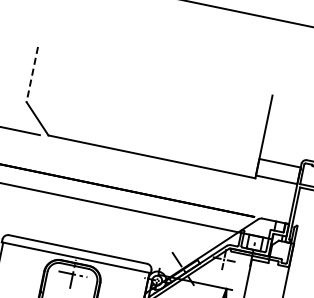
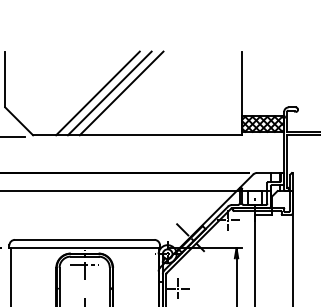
line: (32, 74) -> (5, 79), dashed -> solid
line: (120, 107) -> (97, 93), added
line: (132, 109) -> (109, 93), added
line: (144, 112) -> (121, 93), added
hatch: (278, 170) -> (263, 123), added

